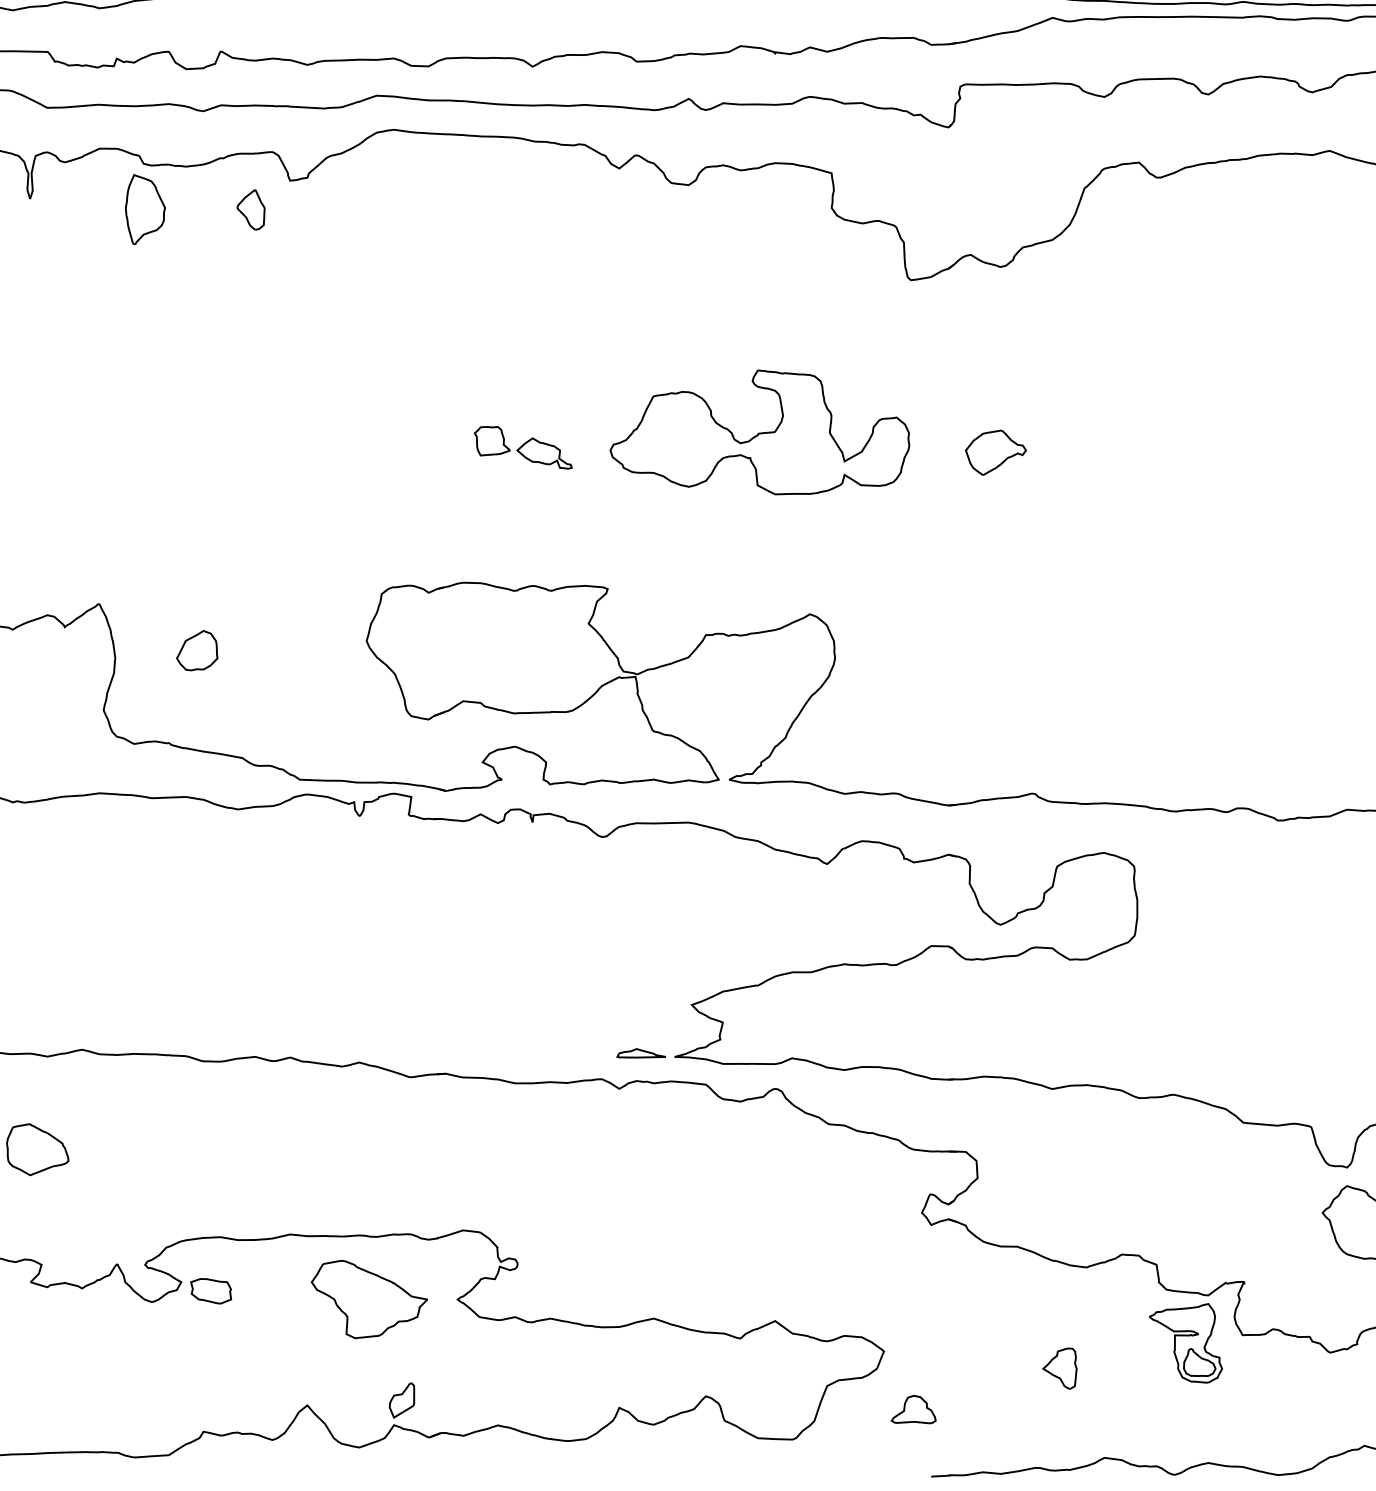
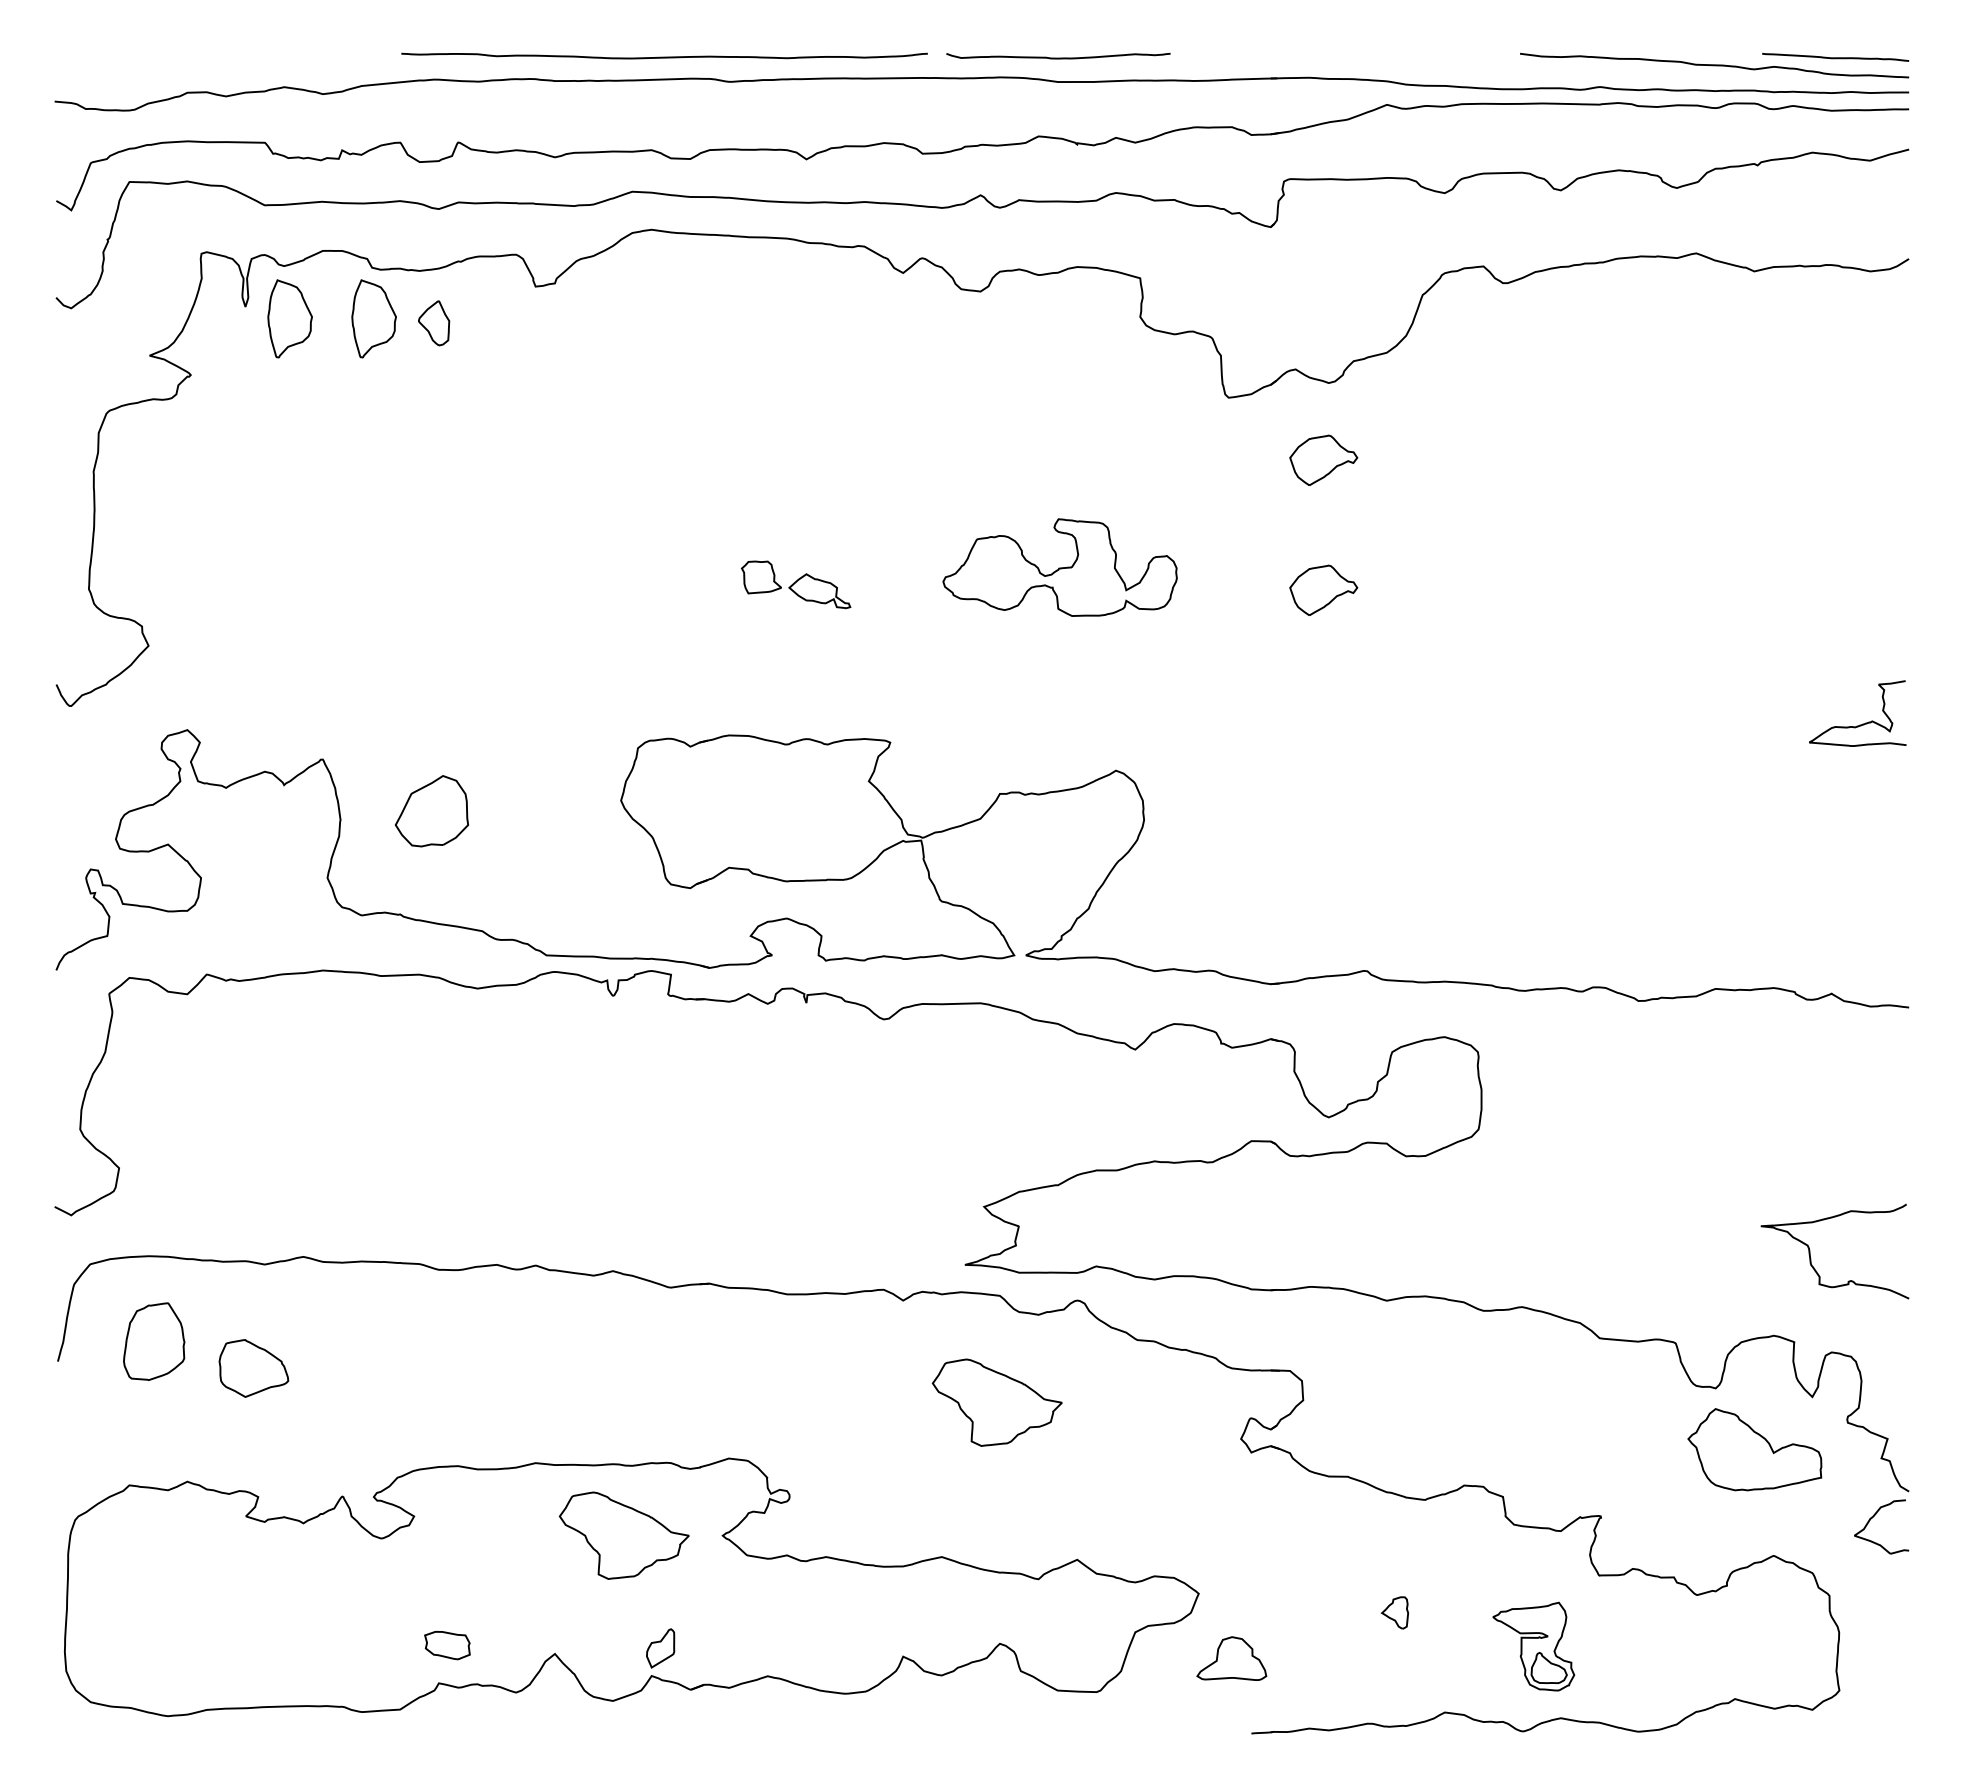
part: (69, 209) -> (289, 318), added
part: (251, 210) -> (434, 323), moved
part: (995, 335) -> (1323, 459), added
part: (759, 432) -> (1059, 567), size x0.7
part: (196, 650) -> (431, 811), size x1.6
part: (641, 1053) -> (927, 1260), removed
part: (702, 1180) -> (996, 1402), added
part: (211, 1291) -> (447, 1645), moved
part: (1185, 1343) -> (1533, 1646), moved
part: (1059, 1368) -> (1394, 1612), size x0.7
part: (913, 1409) -> (1231, 1658), size x1.4

